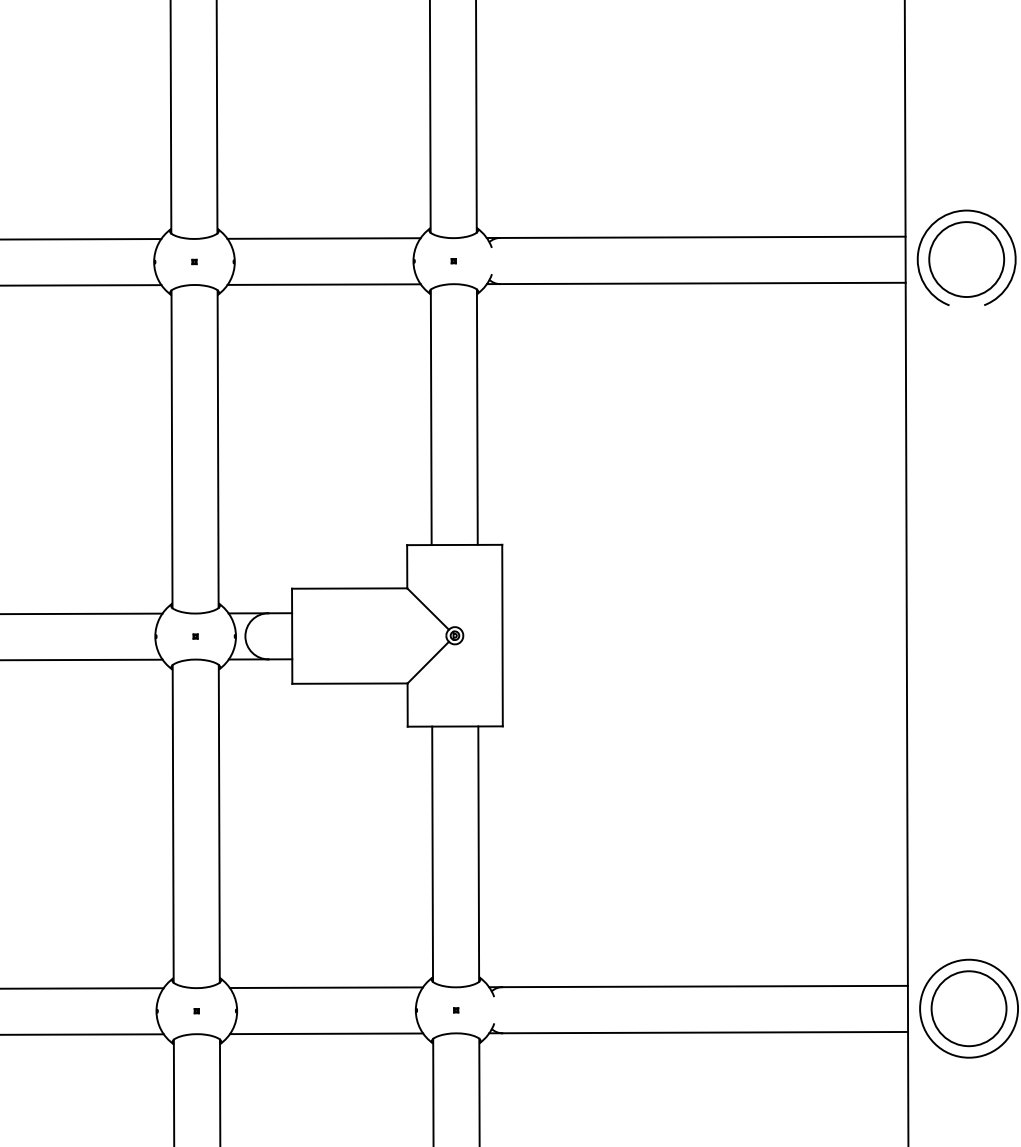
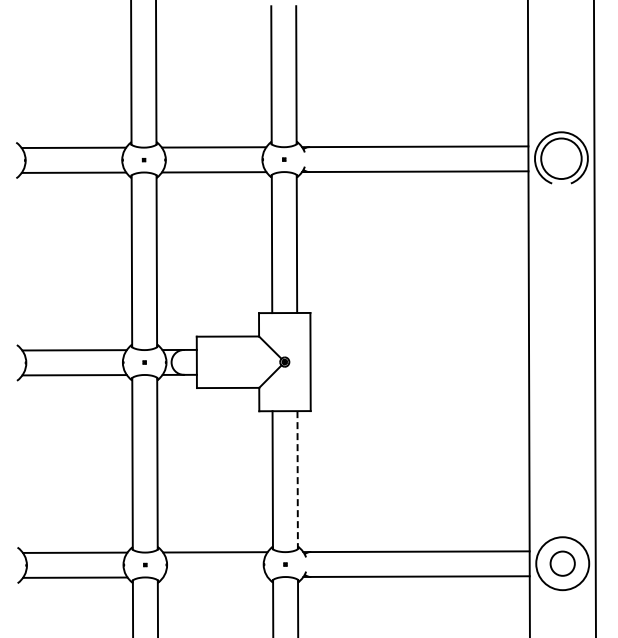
line: (478, 854) -> (297, 480), solid -> dashed
circle: (968, 1008) -> (562, 563), size x0.6
line: (326, 1034) -> (215, 577), removed

